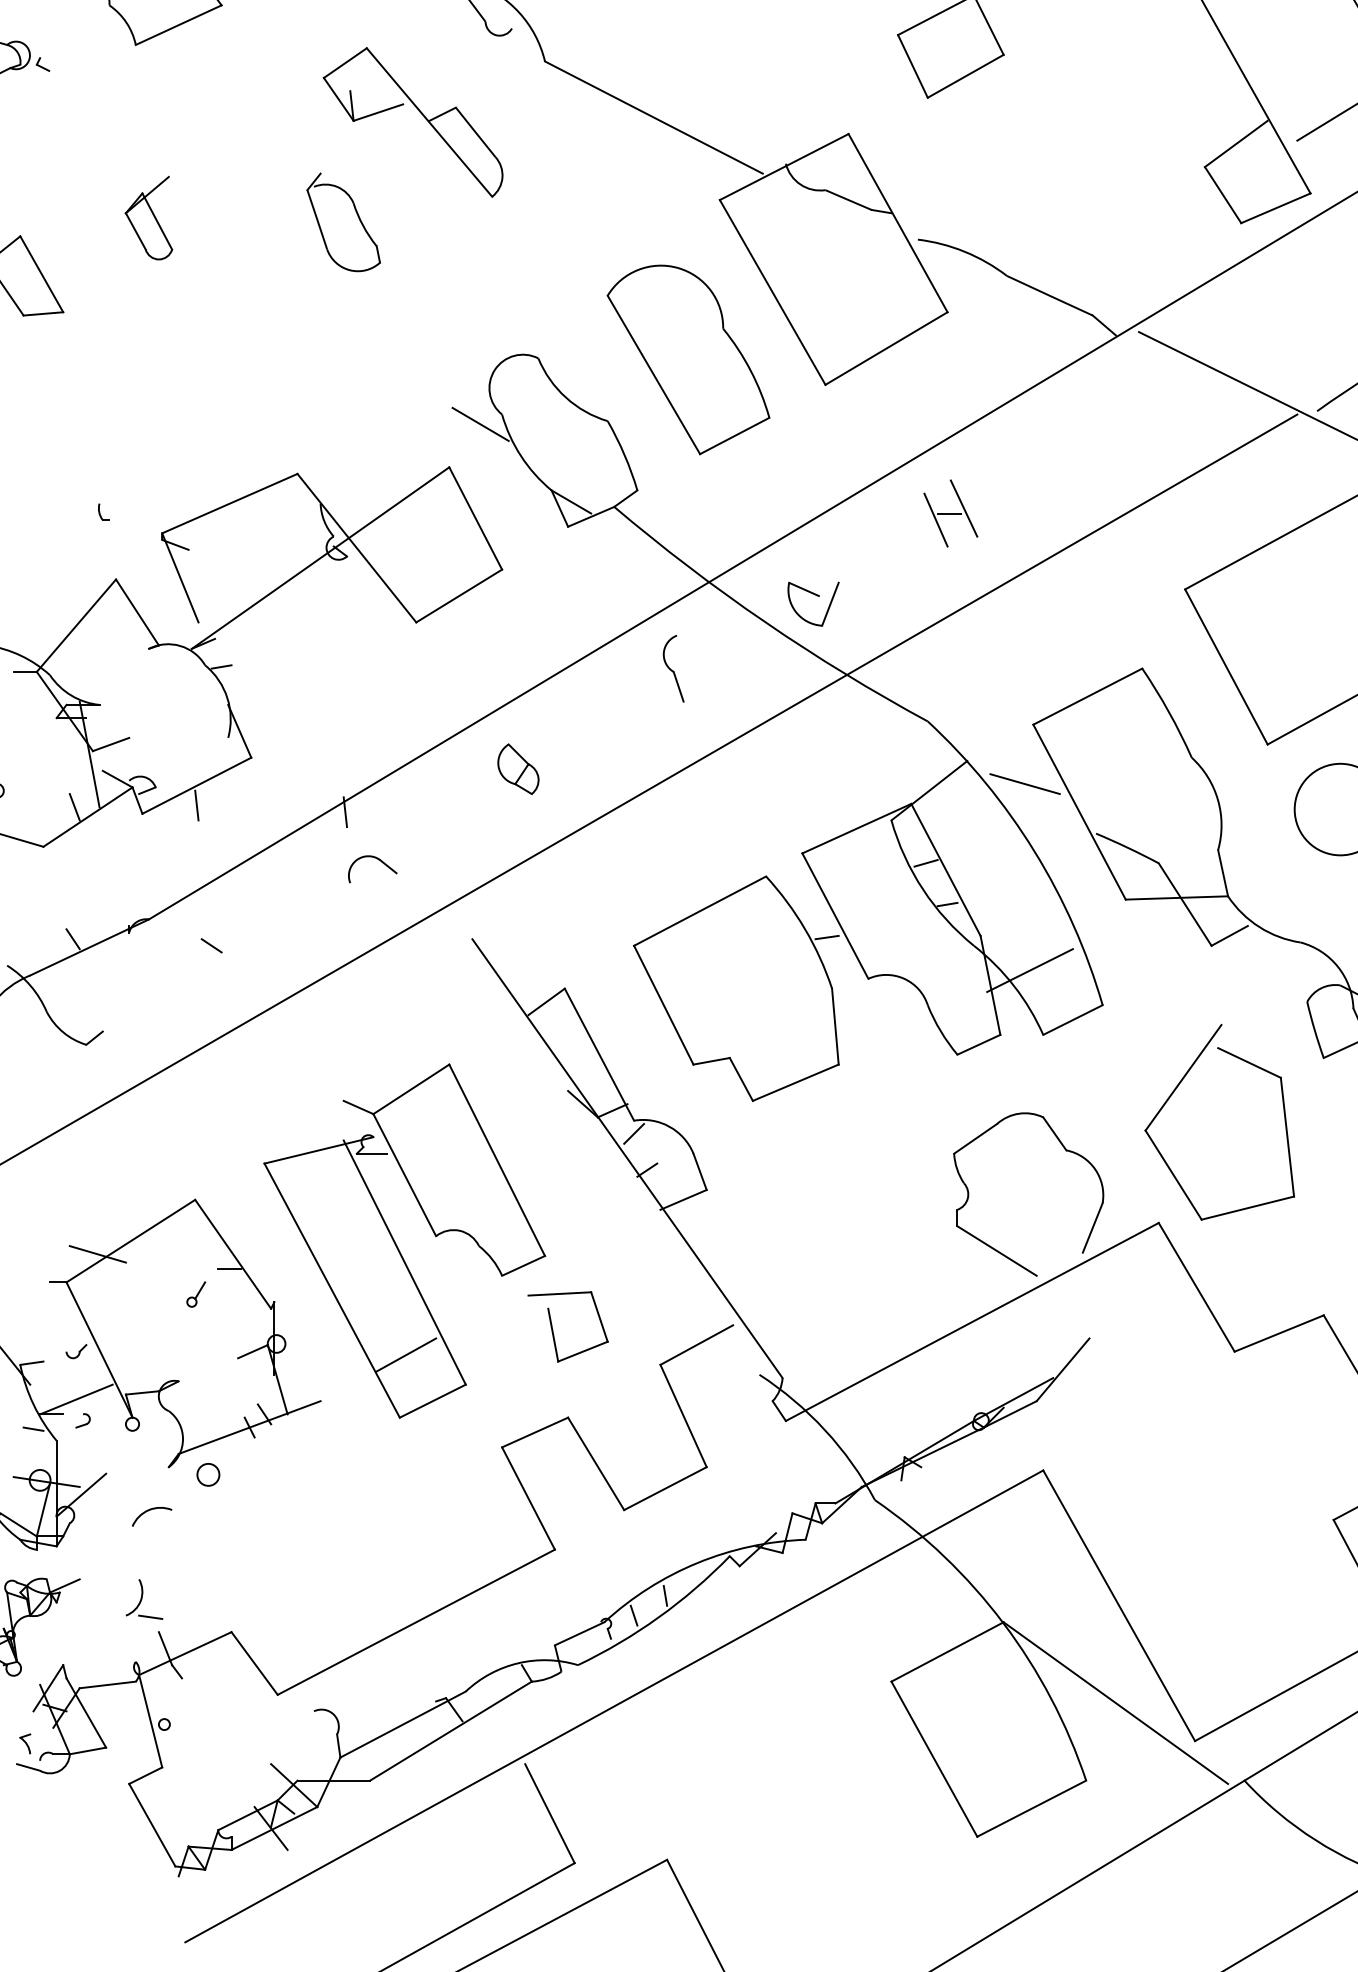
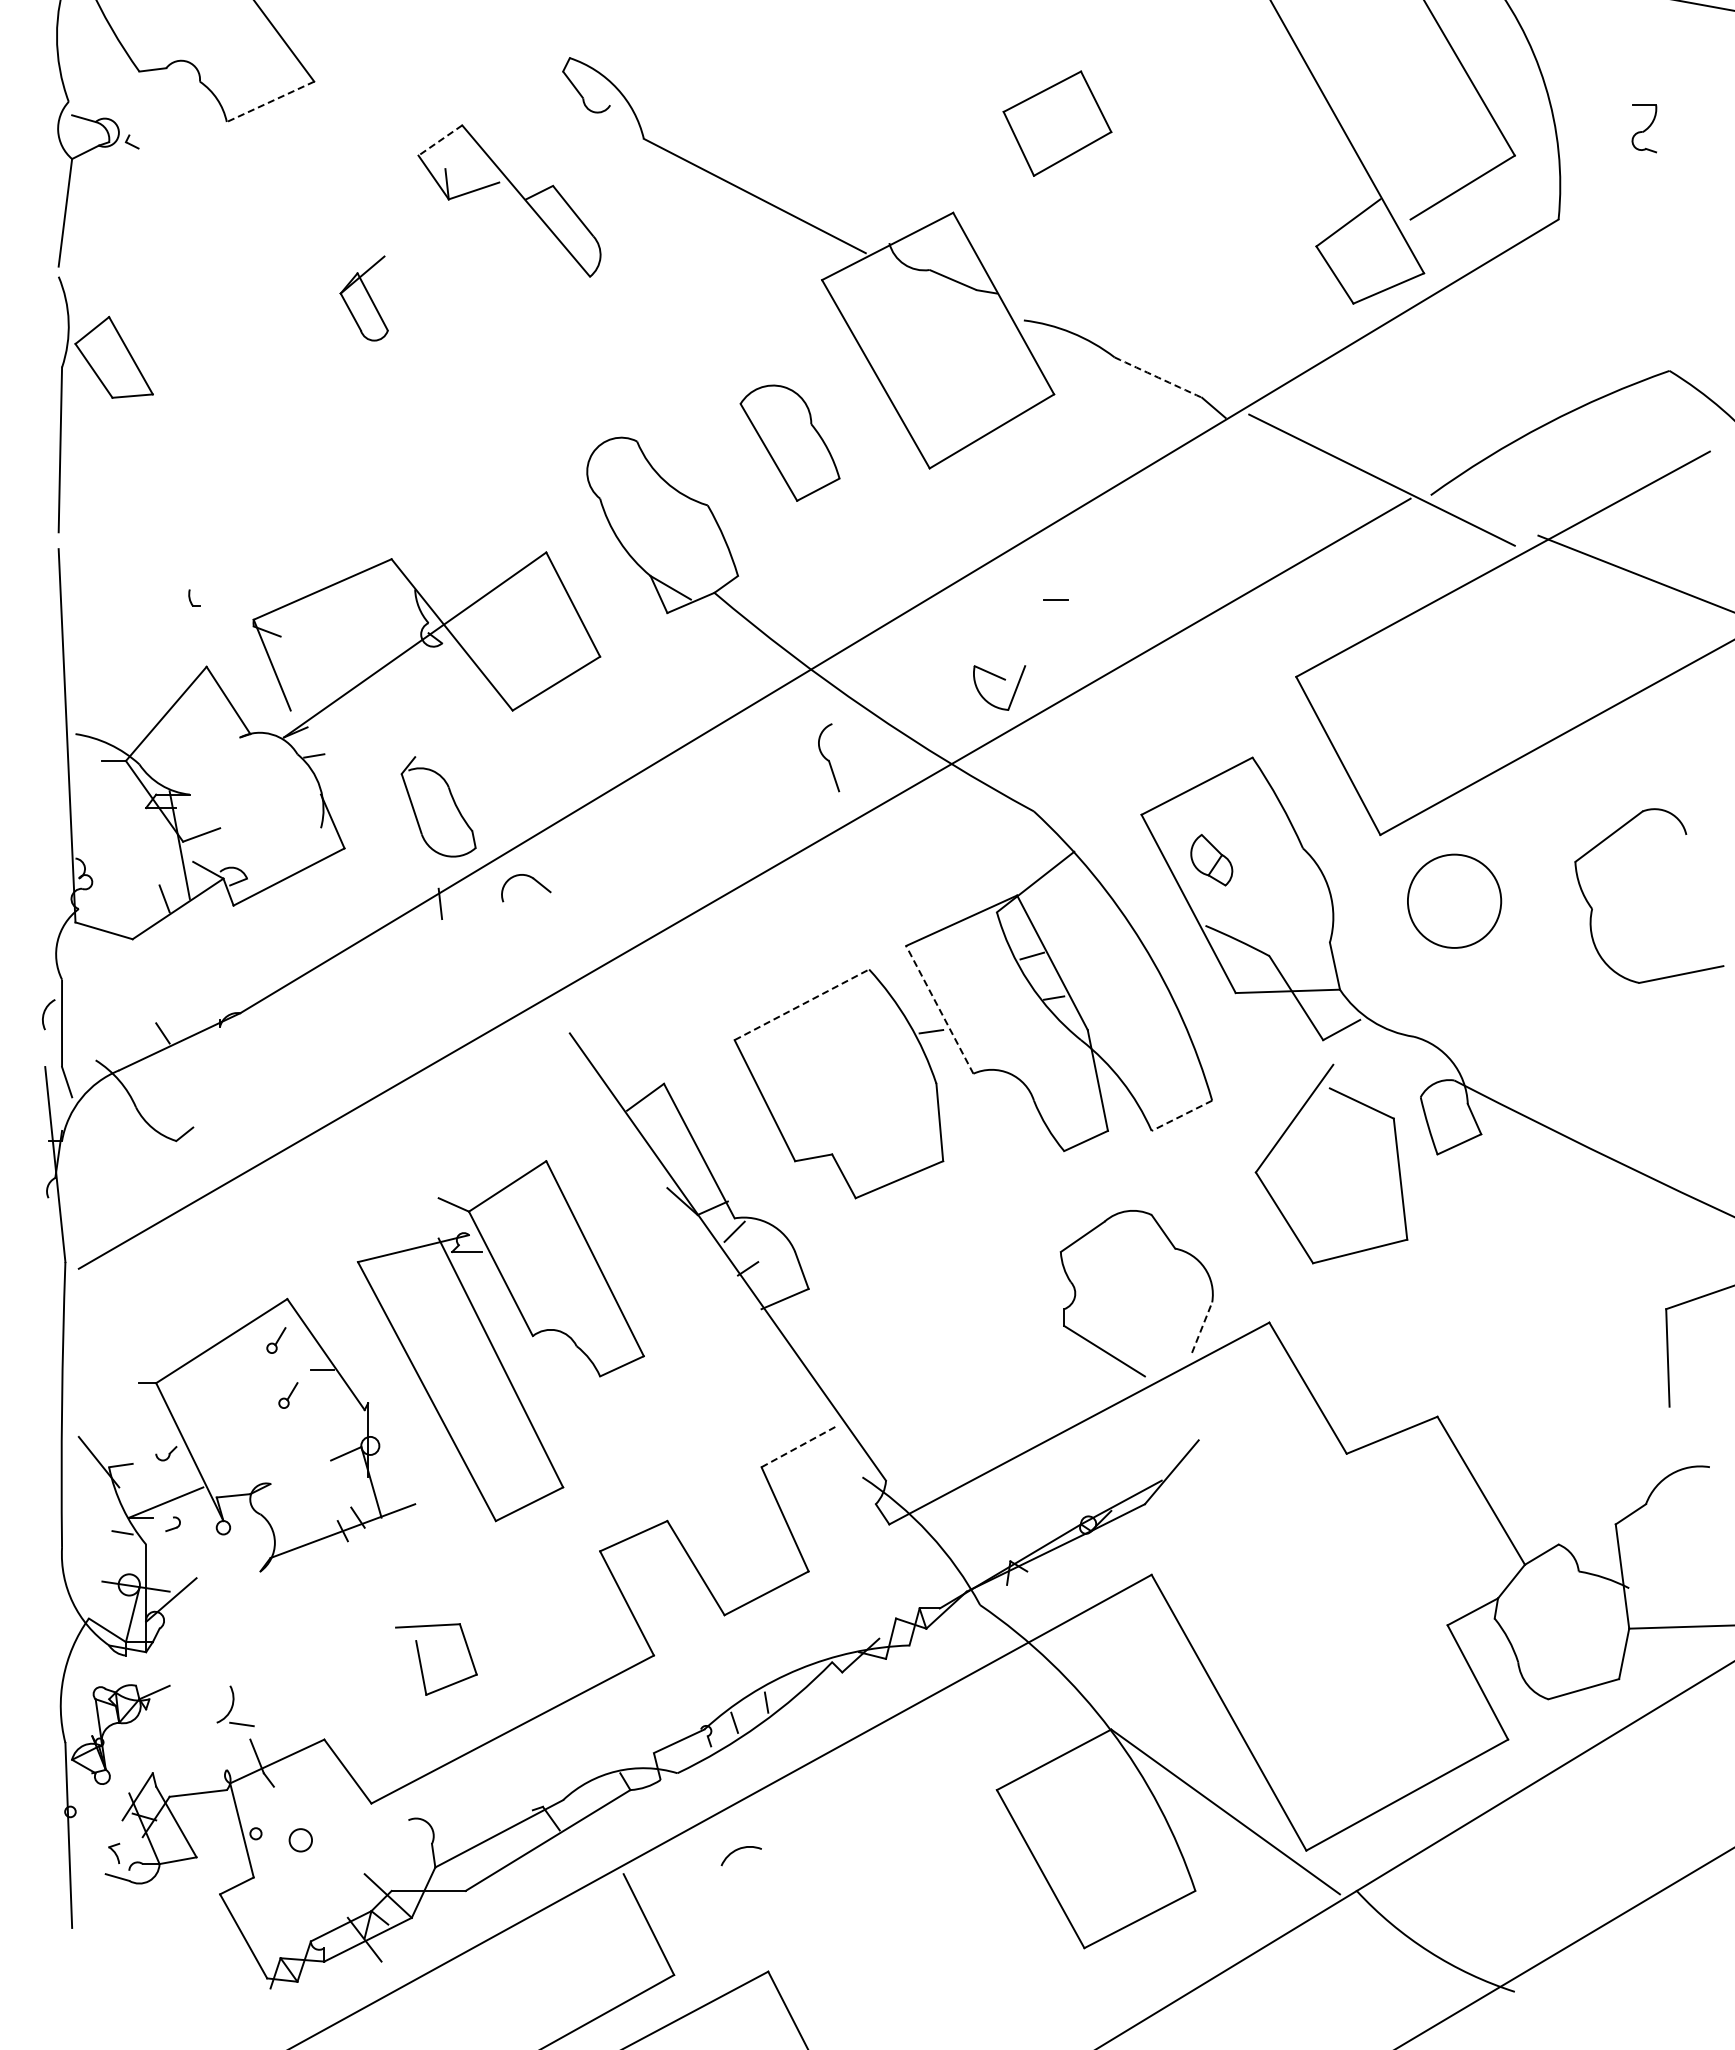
line: (178, 25) -> (270, 102), solid -> dashed
line: (345, 63) -> (440, 140), solid -> dashed
part: (148, 218) -> (363, 298), moved
part: (343, 222) -> (438, 806), moved
arc: (1049, 295) -> (1158, 377), solid -> dashed
part: (687, 360) -> (789, 443), size x0.6
line: (479, 424) -> (577, 508), removed
line: (963, 508) -> (1070, 594), removed
line: (936, 520) -> (1042, 606), removed
part: (815, 595) -> (1001, 679), moved
part: (674, 668) -> (829, 757), moved
part: (518, 769) -> (1211, 860), moved
line: (1024, 784) -> (1132, 875), removed
line: (196, 805) -> (288, 897), removed
part: (378, 860) -> (532, 879), moved
line: (699, 910) -> (801, 1004), solid -> dashed
line: (835, 915) -> (939, 1009), solid -> dashed
line: (212, 945) -> (304, 1039), removed
line: (1029, 970) -> (1137, 1065), removed
line: (1072, 1019) -> (1181, 1115), solid -> dashed
part: (1174, 1092) -> (1285, 1133), moved
line: (1093, 1227) -> (1202, 1327), solid -> dashed
part: (184, 1240) -> (276, 1340), added
line: (97, 1254) -> (187, 1354), removed
part: (553, 1329) -> (421, 1662), moved
line: (696, 1344) -> (798, 1446), solid -> dashed
line: (406, 1354) -> (502, 1456), removed
circle: (208, 1475) -> (300, 1840), moved
arc: (149, 1511) -> (738, 1850), moved

